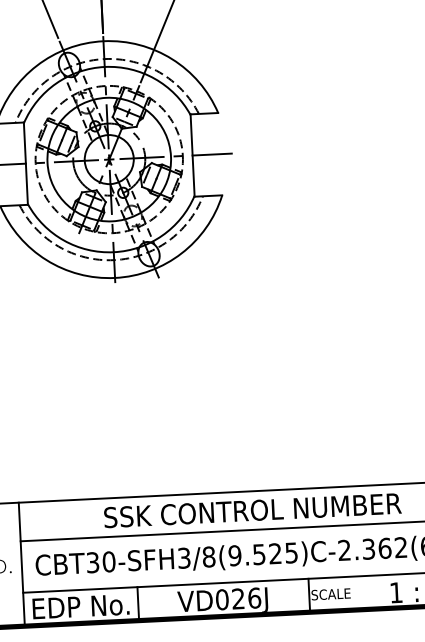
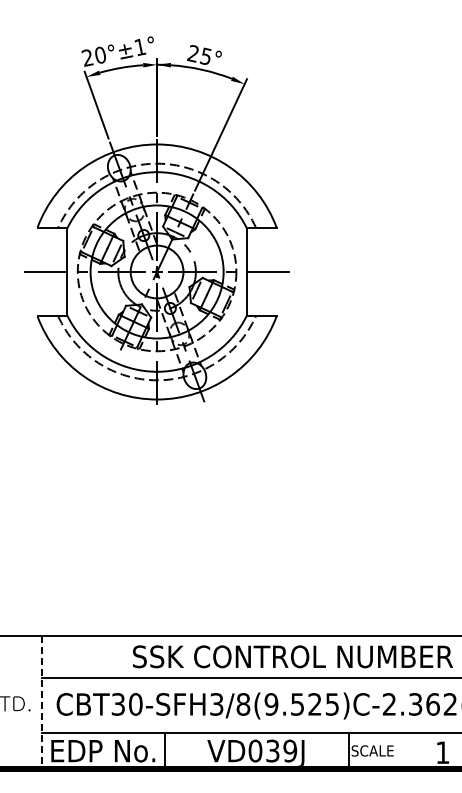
line: (21, 564) -> (41, 702), solid -> dashed
text: (246, 598) -> (281, 750), VD026J -> VD039J

